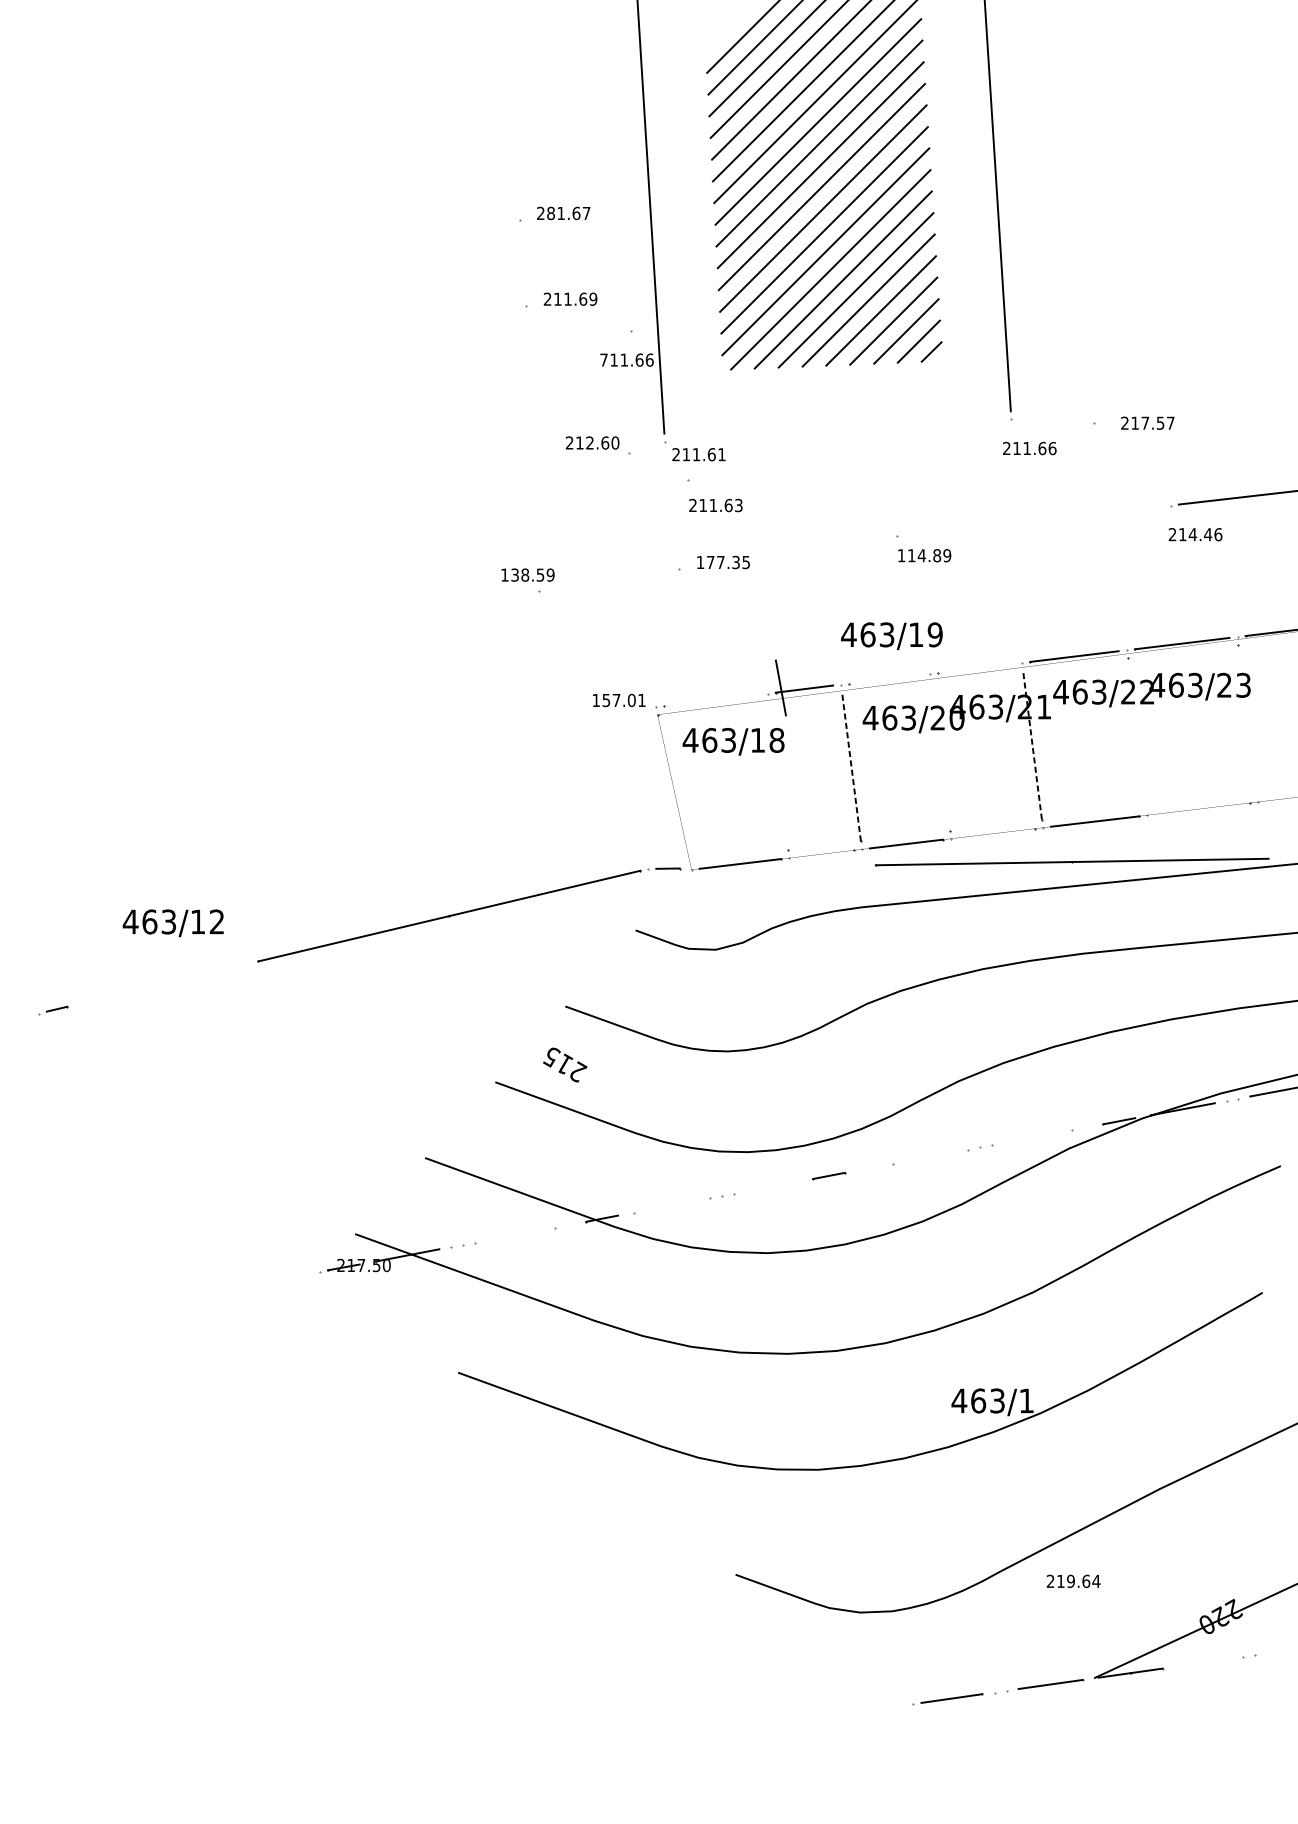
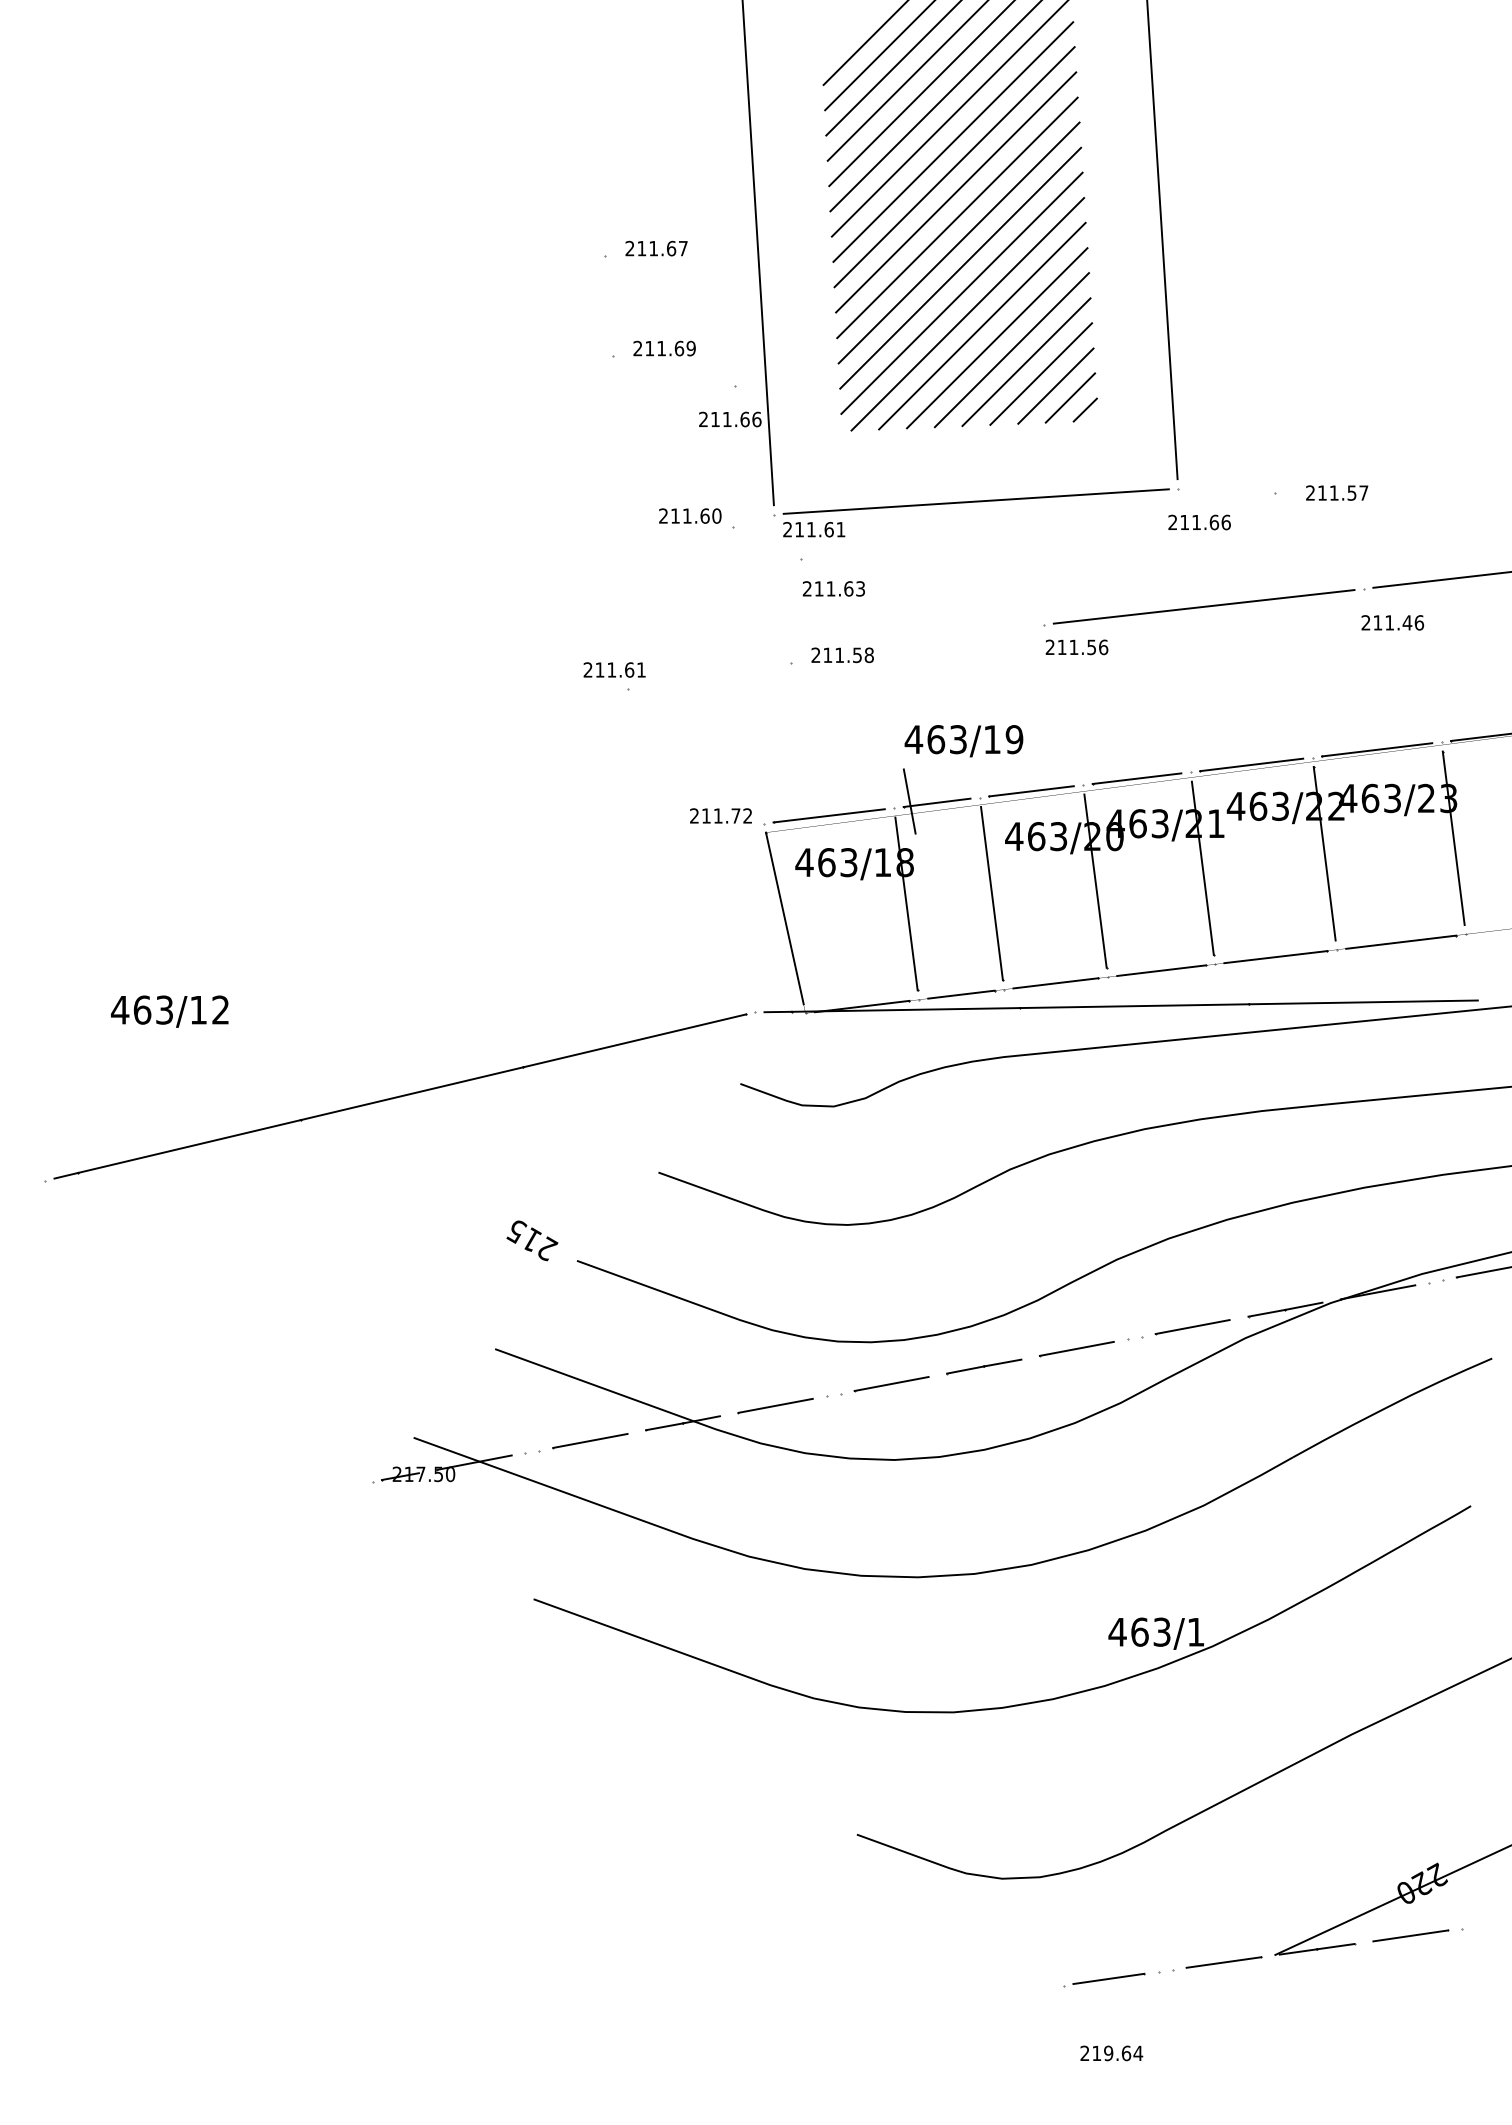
text: (550, 213) -> (641, 248), 281.67 -> 211.67
text: (603, 359) -> (703, 418), 711.66 -> 211.66
text: (1145, 422) -> (1334, 492), 217.57 -> 211.57
line: (837, 430) -> (975, 501), added
text: (589, 442) -> (686, 515), 212.60 -> 211.60
line: (1033, 520) -> (1203, 606), added
text: (1192, 534) -> (1389, 622), 214.46 -> 211.46
text: (924, 555) -> (1076, 647), 114.89 -> 211.56
text: (723, 562) -> (842, 655), 177.35 -> 211.58
text: (527, 574) -> (614, 669), 138.59 -> 211.61
text: (891, 636) -> (963, 741), moved
line: (975, 668) -> (1136, 778), added
line: (885, 679) -> (1031, 791), added
text: (619, 699) -> (721, 815), 157.01 -> 211.72
line: (711, 699) -> (828, 815), added
line: (1247, 719) -> (1453, 838), added
line: (1136, 732) -> (1324, 853), added
line: (1032, 744) -> (1202, 867), dashed -> solid
line: (940, 755) -> (1095, 880), added
line: (851, 766) -> (991, 893), dashed -> solid
line: (778, 775) -> (906, 903), added
line: (673, 788) -> (784, 918), added
line: (1203, 808) -> (1401, 941), added
line: (997, 833) -> (1161, 970), added
line: (825, 853) -> (961, 994), added
line: (777, 866) -> (905, 1009), added
text: (173, 923) -> (169, 1011), moved
line: (162, 984) -> (189, 1146), added
text: (565, 1064) -> (532, 1240), moved
line: (1087, 1126) -> (1266, 1312), added
line: (1023, 1139) -> (1192, 1327), added
line: (924, 1157) -> (1076, 1348), added
line: (860, 1169) -> (1002, 1362), added
line: (765, 1187) -> (891, 1383), added
line: (665, 1206) -> (775, 1405), added
line: (570, 1224) -> (664, 1426), added
line: (506, 1236) -> (590, 1440), added
text: (1073, 1581) -> (1111, 2053), moved
line: (1210, 1661) -> (1410, 1935), added

